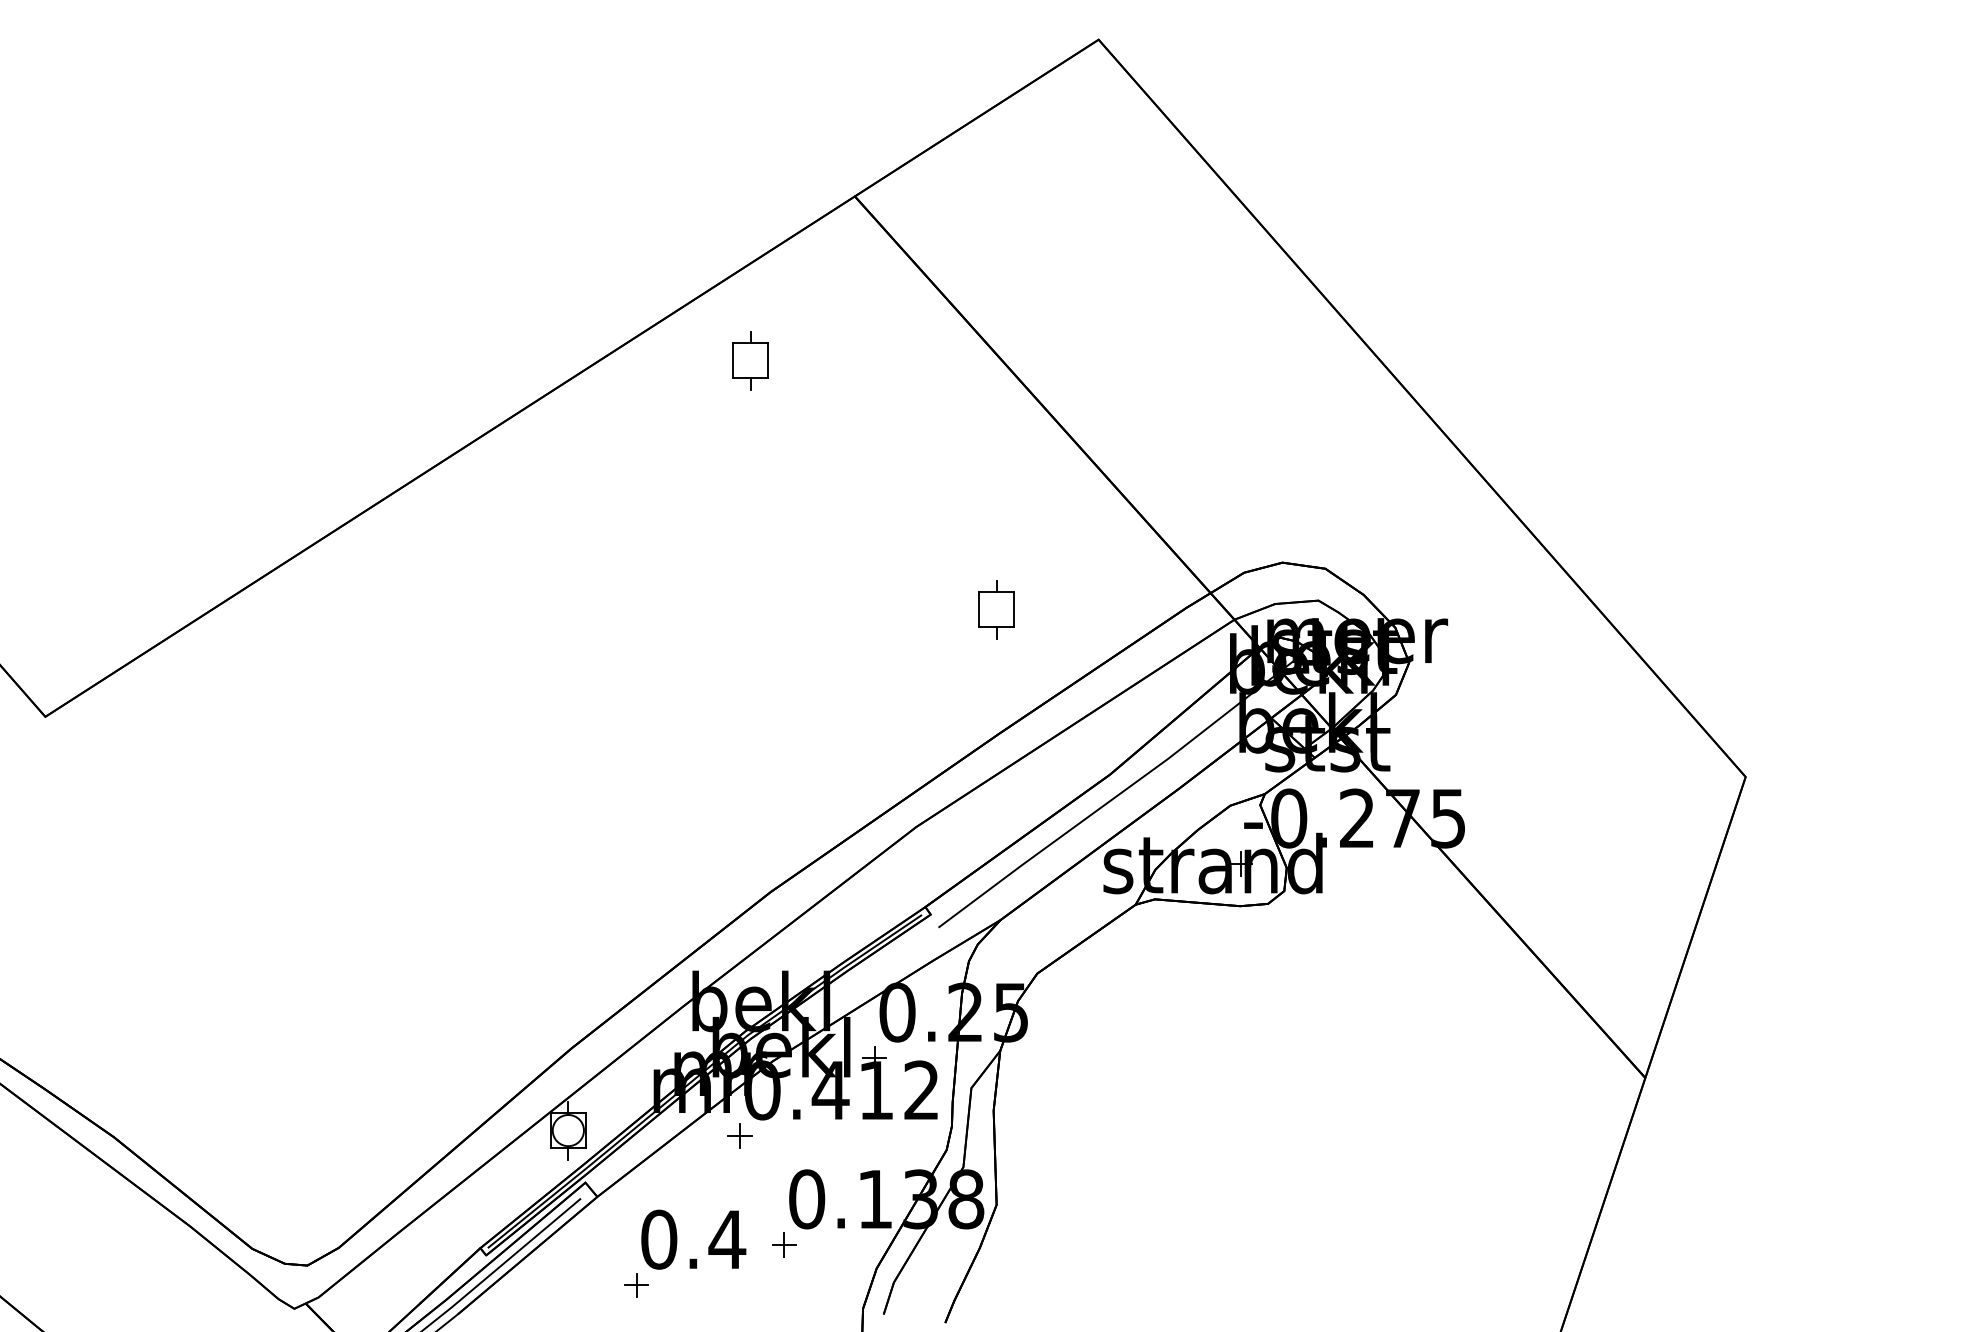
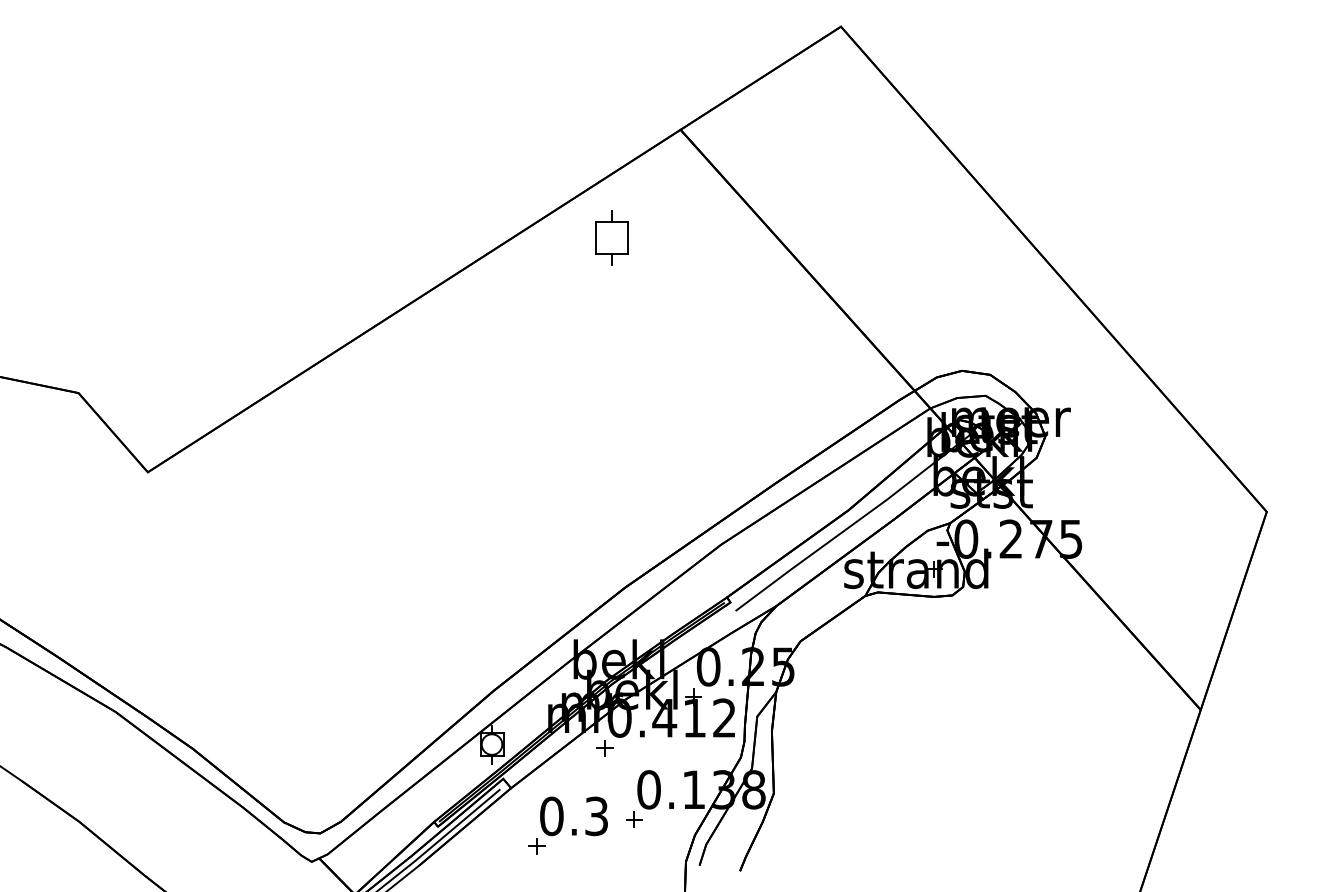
part: (749, 360) -> (611, 237), size x1.4
part: (996, 609) -> (773, 401), removed
text: (727, 1239) -> (596, 816), 0.4 -> 0.3

